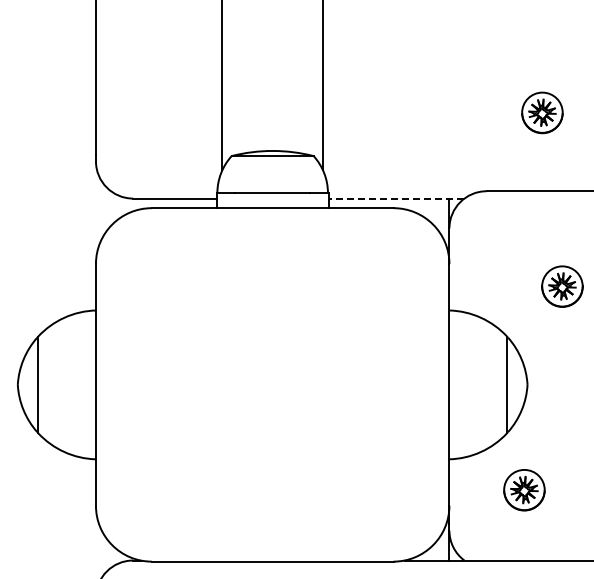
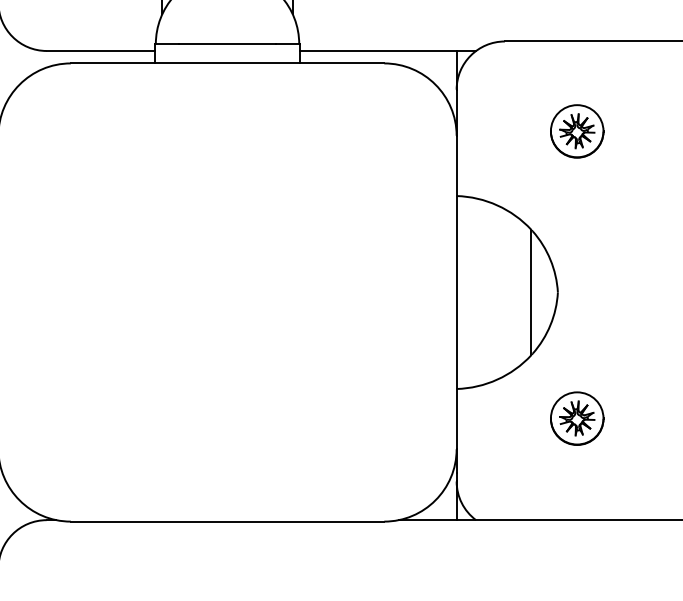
line: (396, 198) -> (388, 50), dashed -> solid
part: (562, 286) -> (577, 131), moved
part: (524, 490) -> (577, 419), moved

